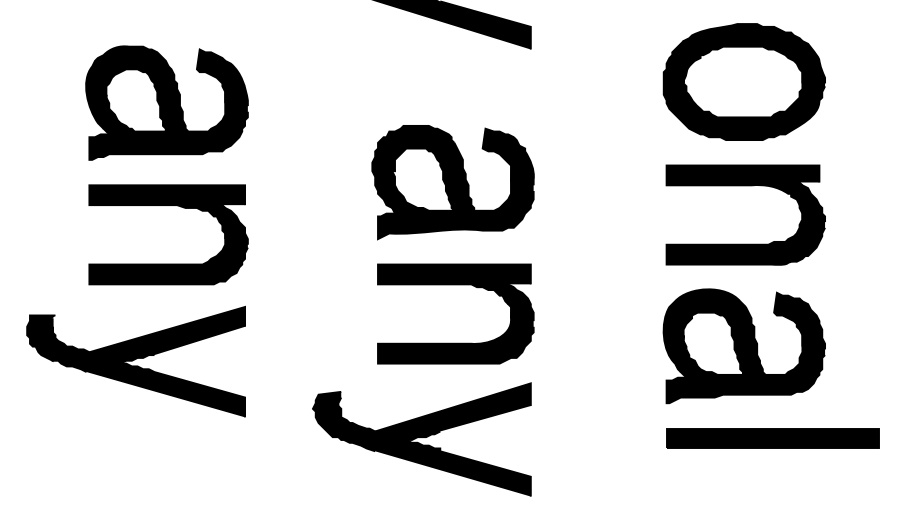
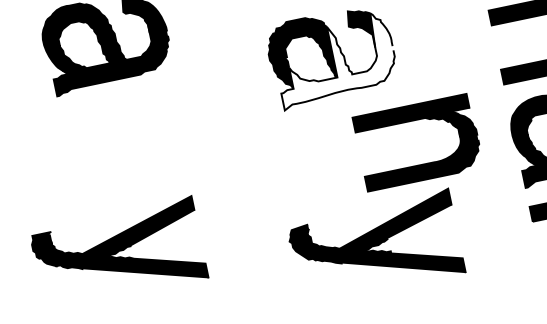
fill: (455, 188) -> (334, 60), removed
part: (168, 205) -> (123, 118), removed
part: (455, 285) -> (413, 121), moved
part: (135, 361) -> (118, 253), moved
part: (421, 439) -> (375, 247), moved

